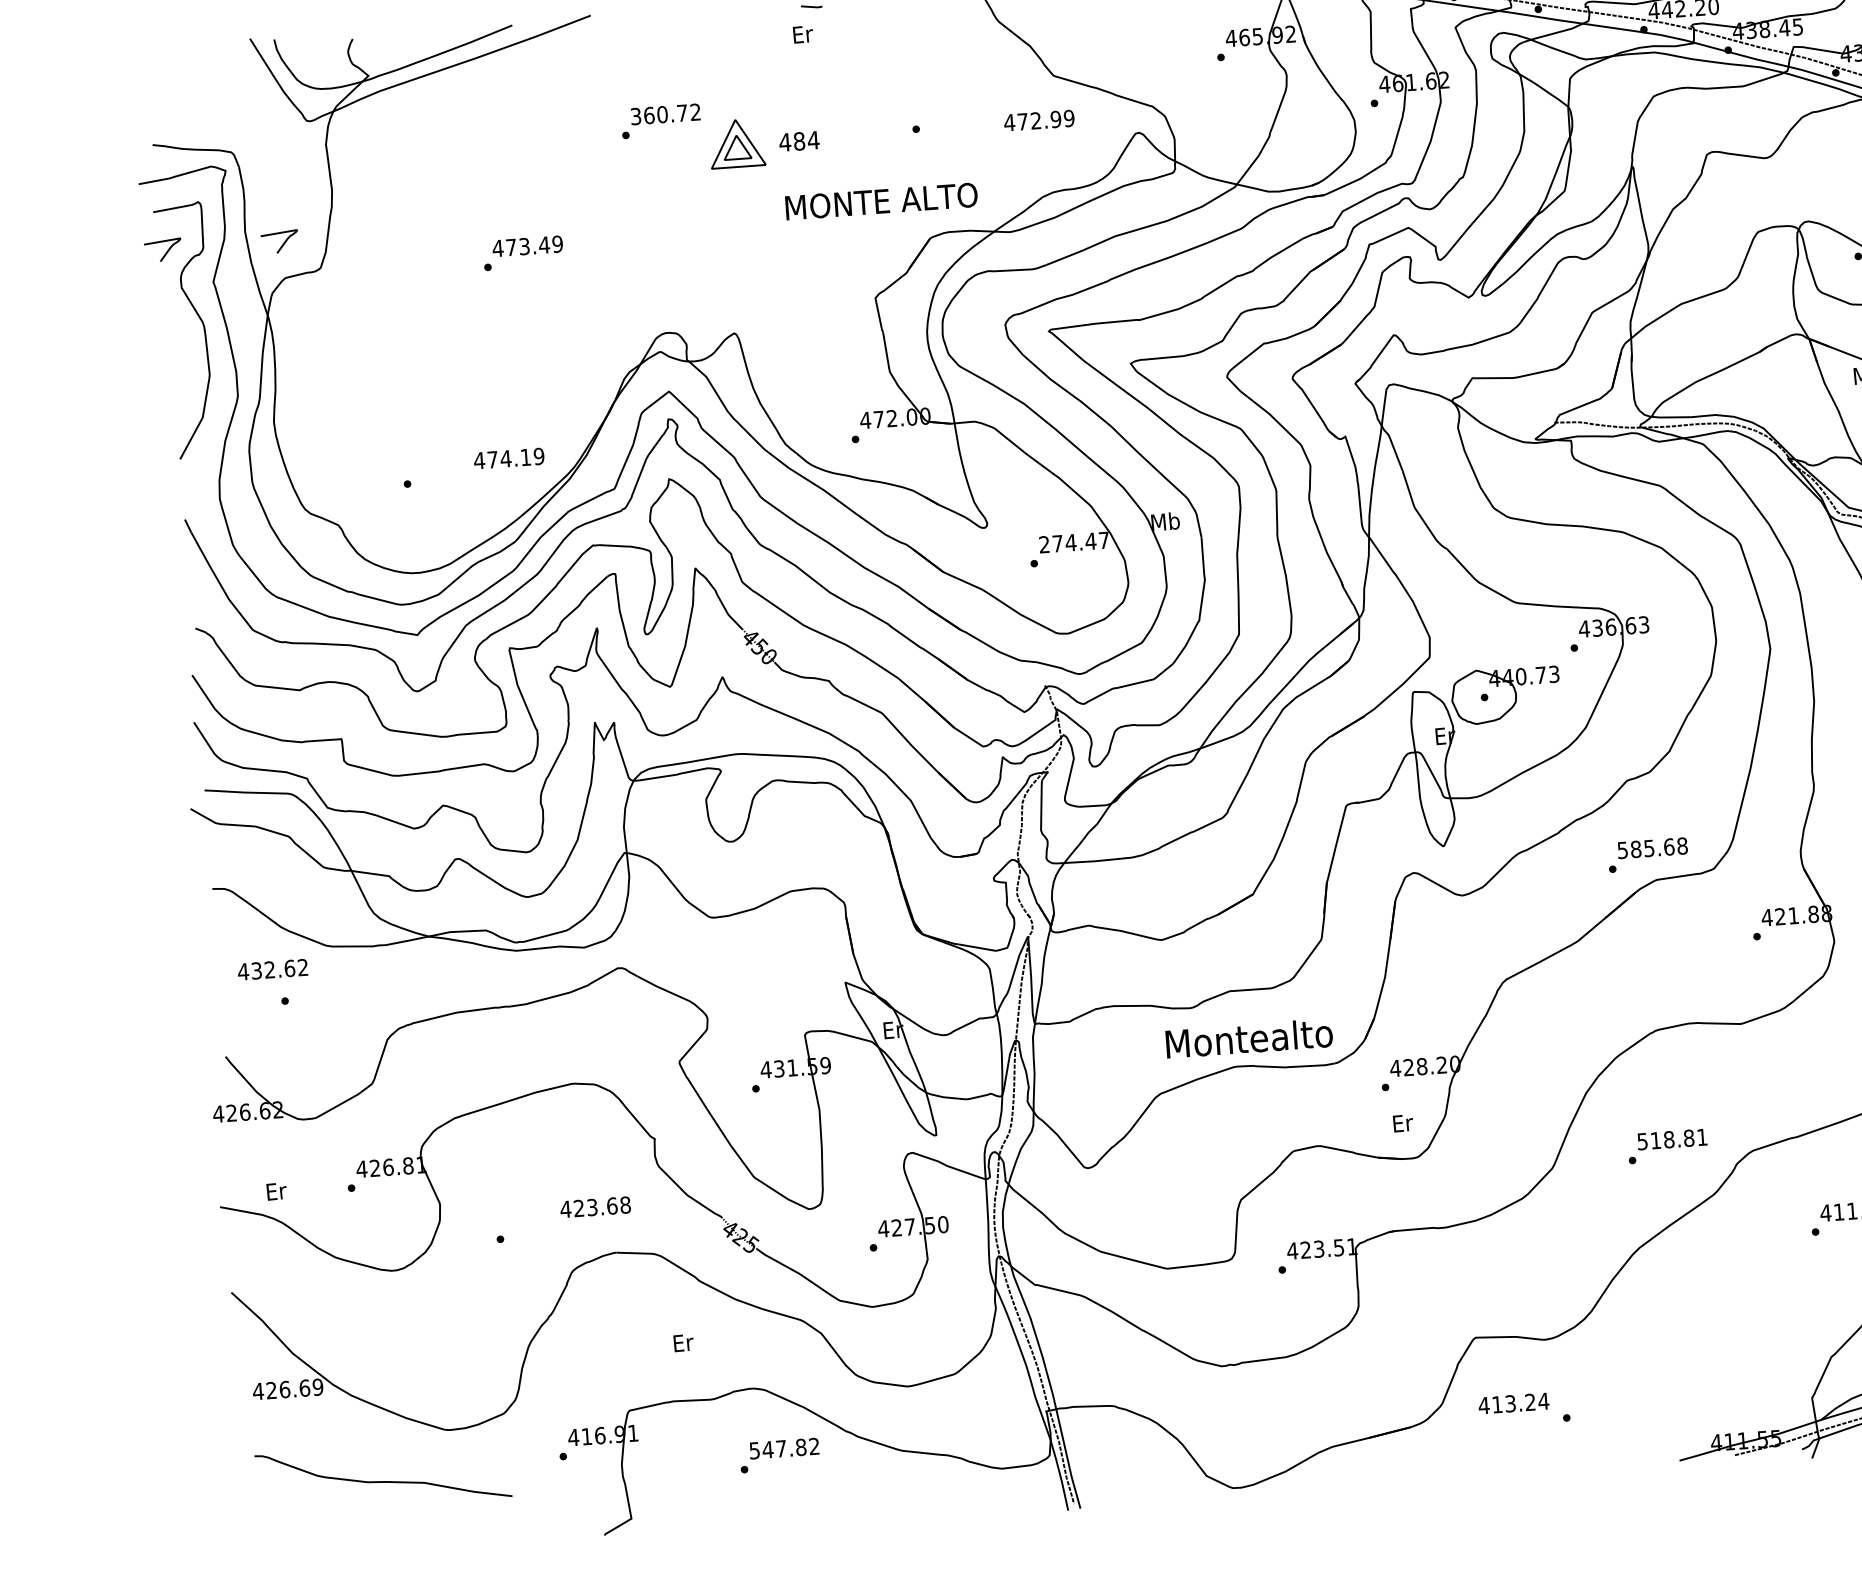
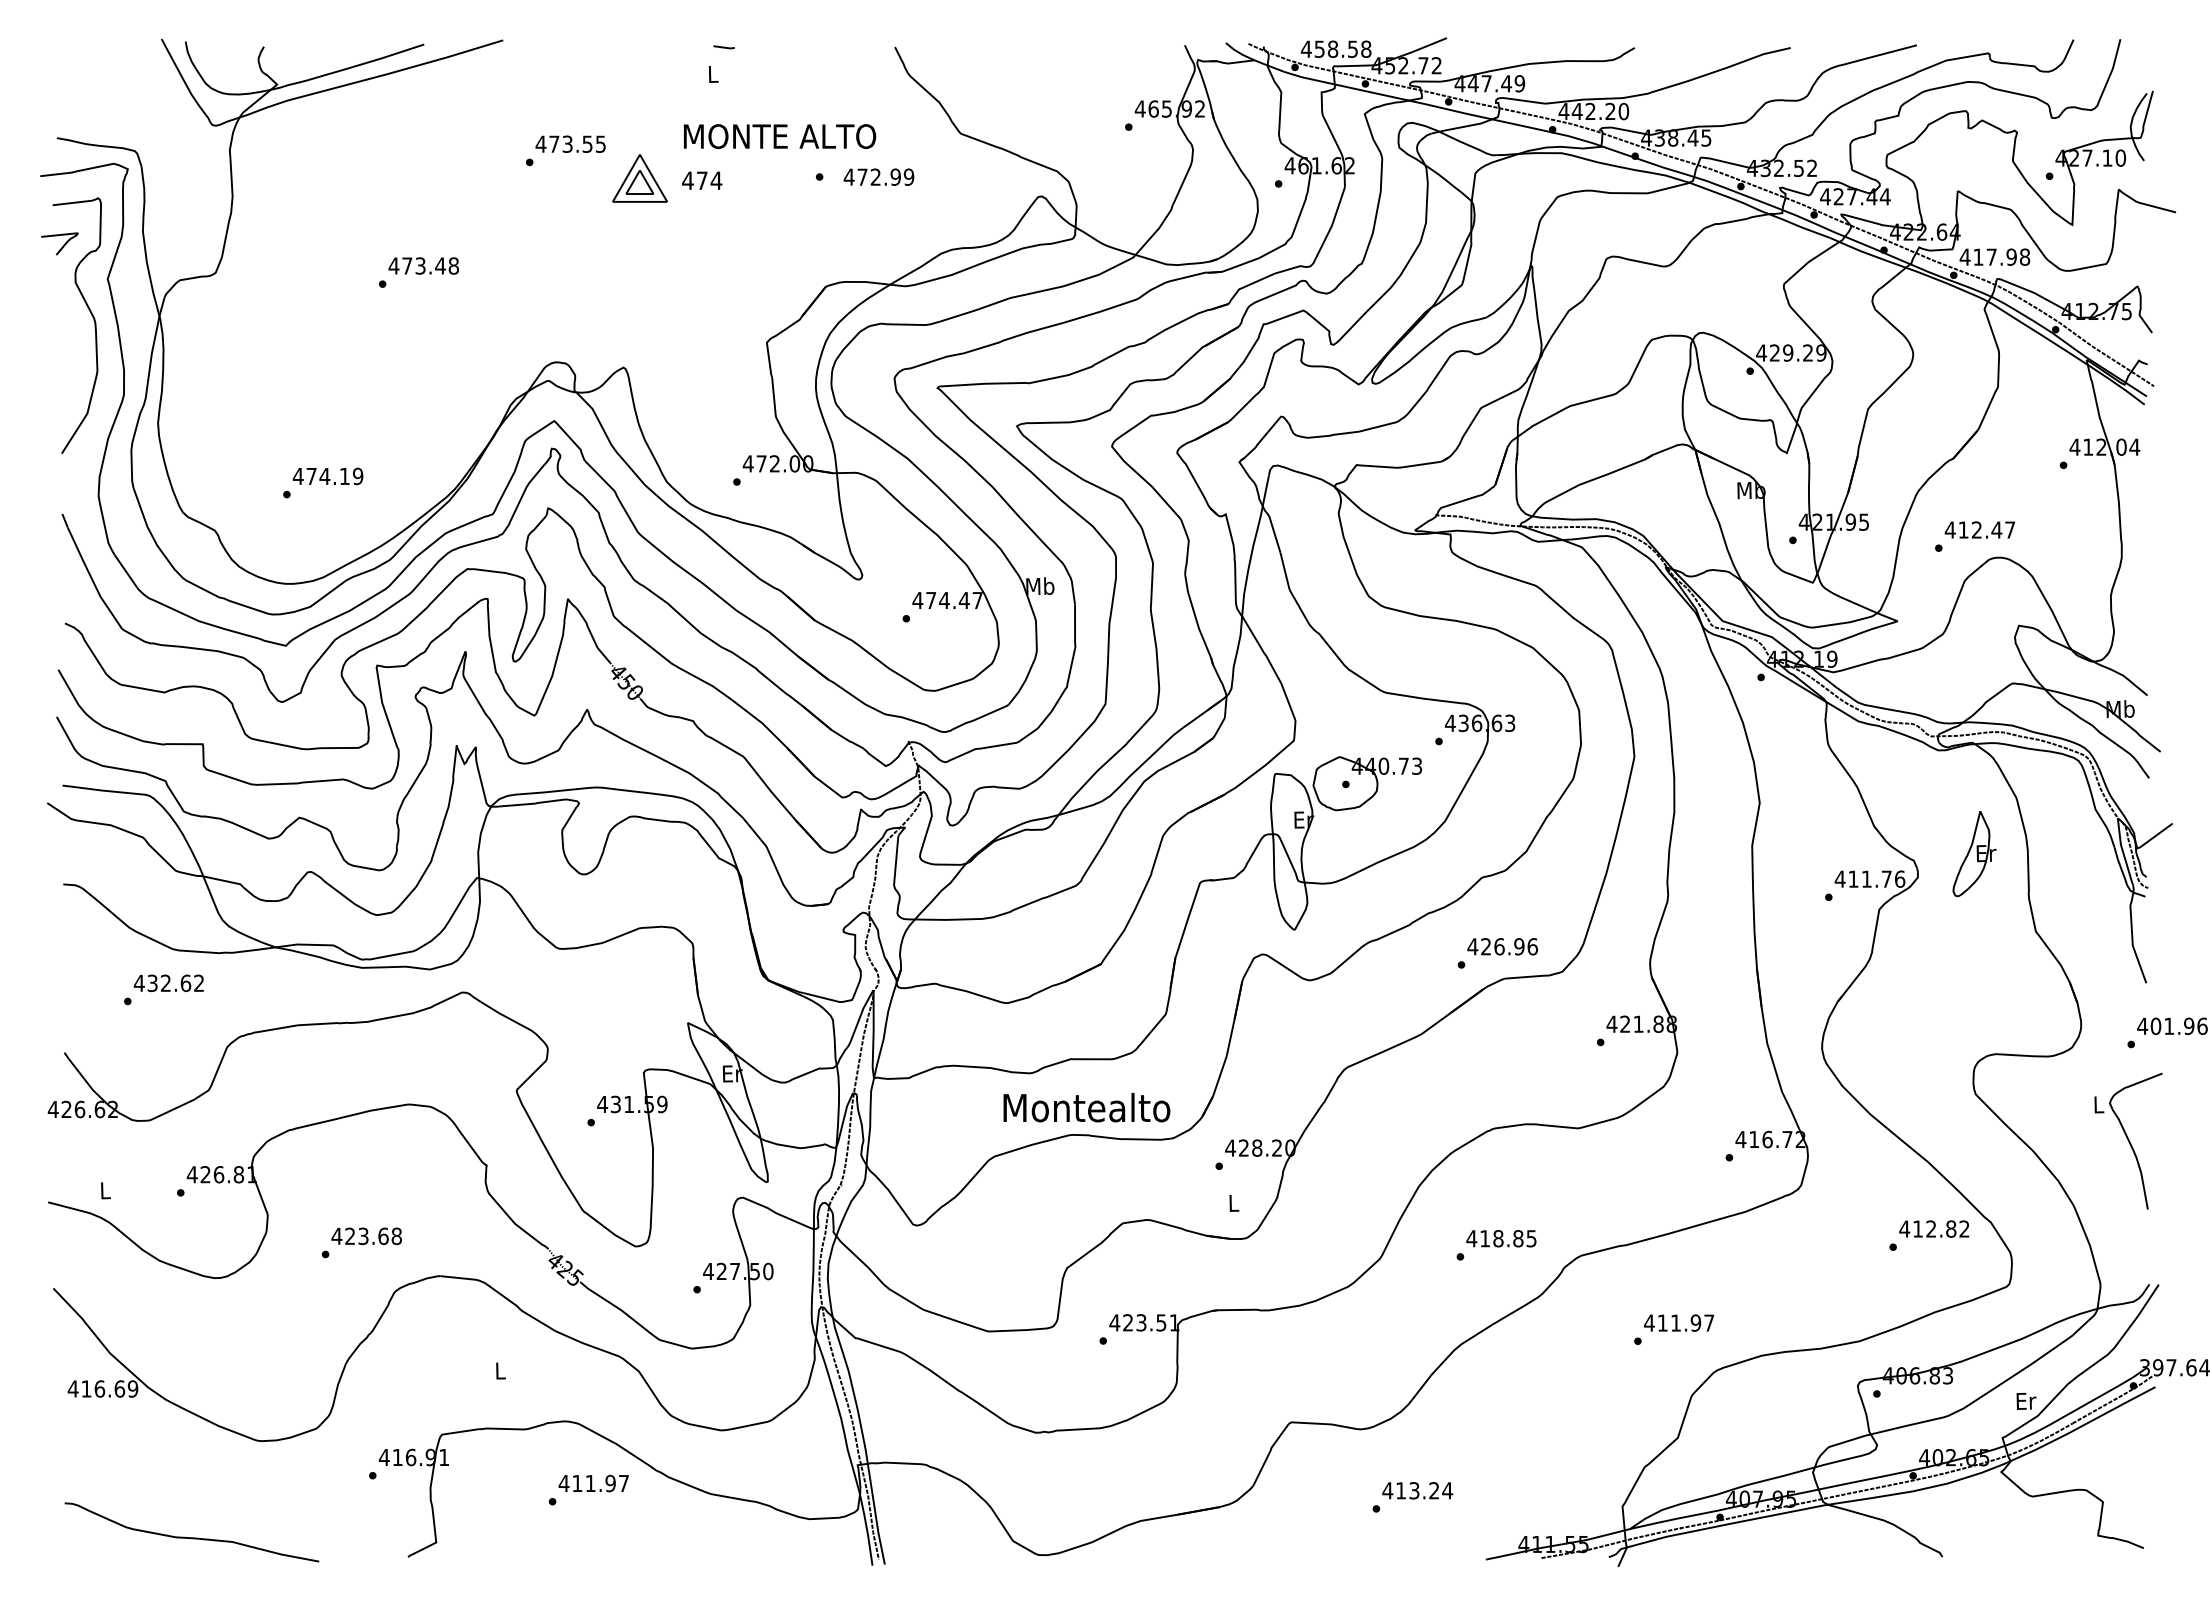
text: (803, 34) -> (713, 74), Er -> L
text: (665, 113) -> (570, 143), 360.72 -> 473.55
text: (1038, 119) -> (878, 176), moved
text: (798, 141) -> (701, 180), 484 -> 474
text: (882, 201) -> (780, 136), moved
curve: (283, 242) -> (180, 244), removed
text: (557, 243) -> (453, 265), 473.49 -> 473.48
text: (508, 458) -> (327, 476), moved
text: (1044, 543) -> (917, 599), 274.47 -> 474.47
text: (1652, 847) -> (1502, 946), 585.68 -> 426.96
text: (272, 969) -> (168, 983), moved
text: (1403, 1123) -> (1234, 1203), Er -> L
text: (1672, 1139) -> (1501, 1238), 518.81 -> 418.85
text: (276, 1191) -> (105, 1190), Er -> L
text: (595, 1207) -> (366, 1236), moved
text: (683, 1342) -> (500, 1370), Er -> L
text: (271, 1390) -> (86, 1388), 426.69 -> 416.69
text: (1513, 1403) -> (1417, 1490), moved
text: (784, 1448) -> (593, 1483), 547.82 -> 411.97
curve: (383, 1481) -> (191, 1537), moved

